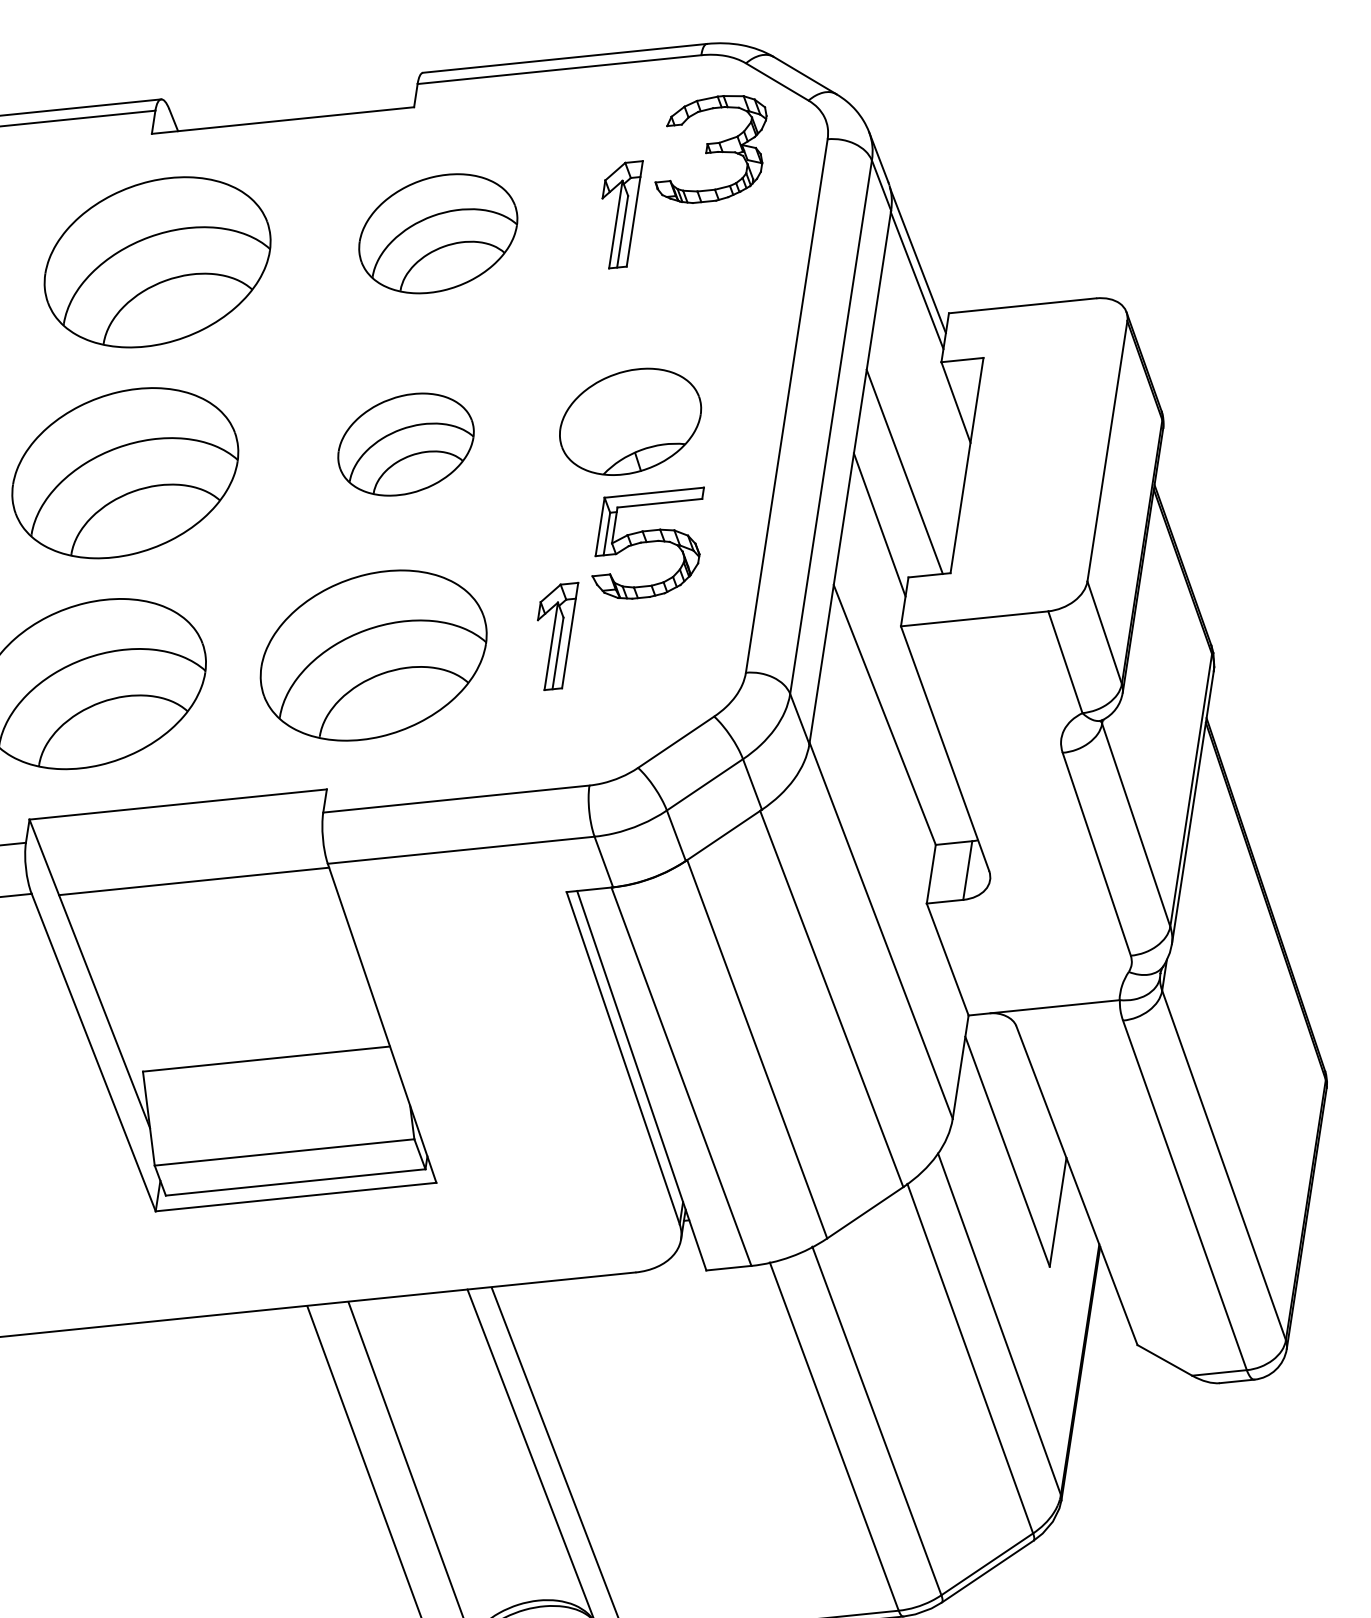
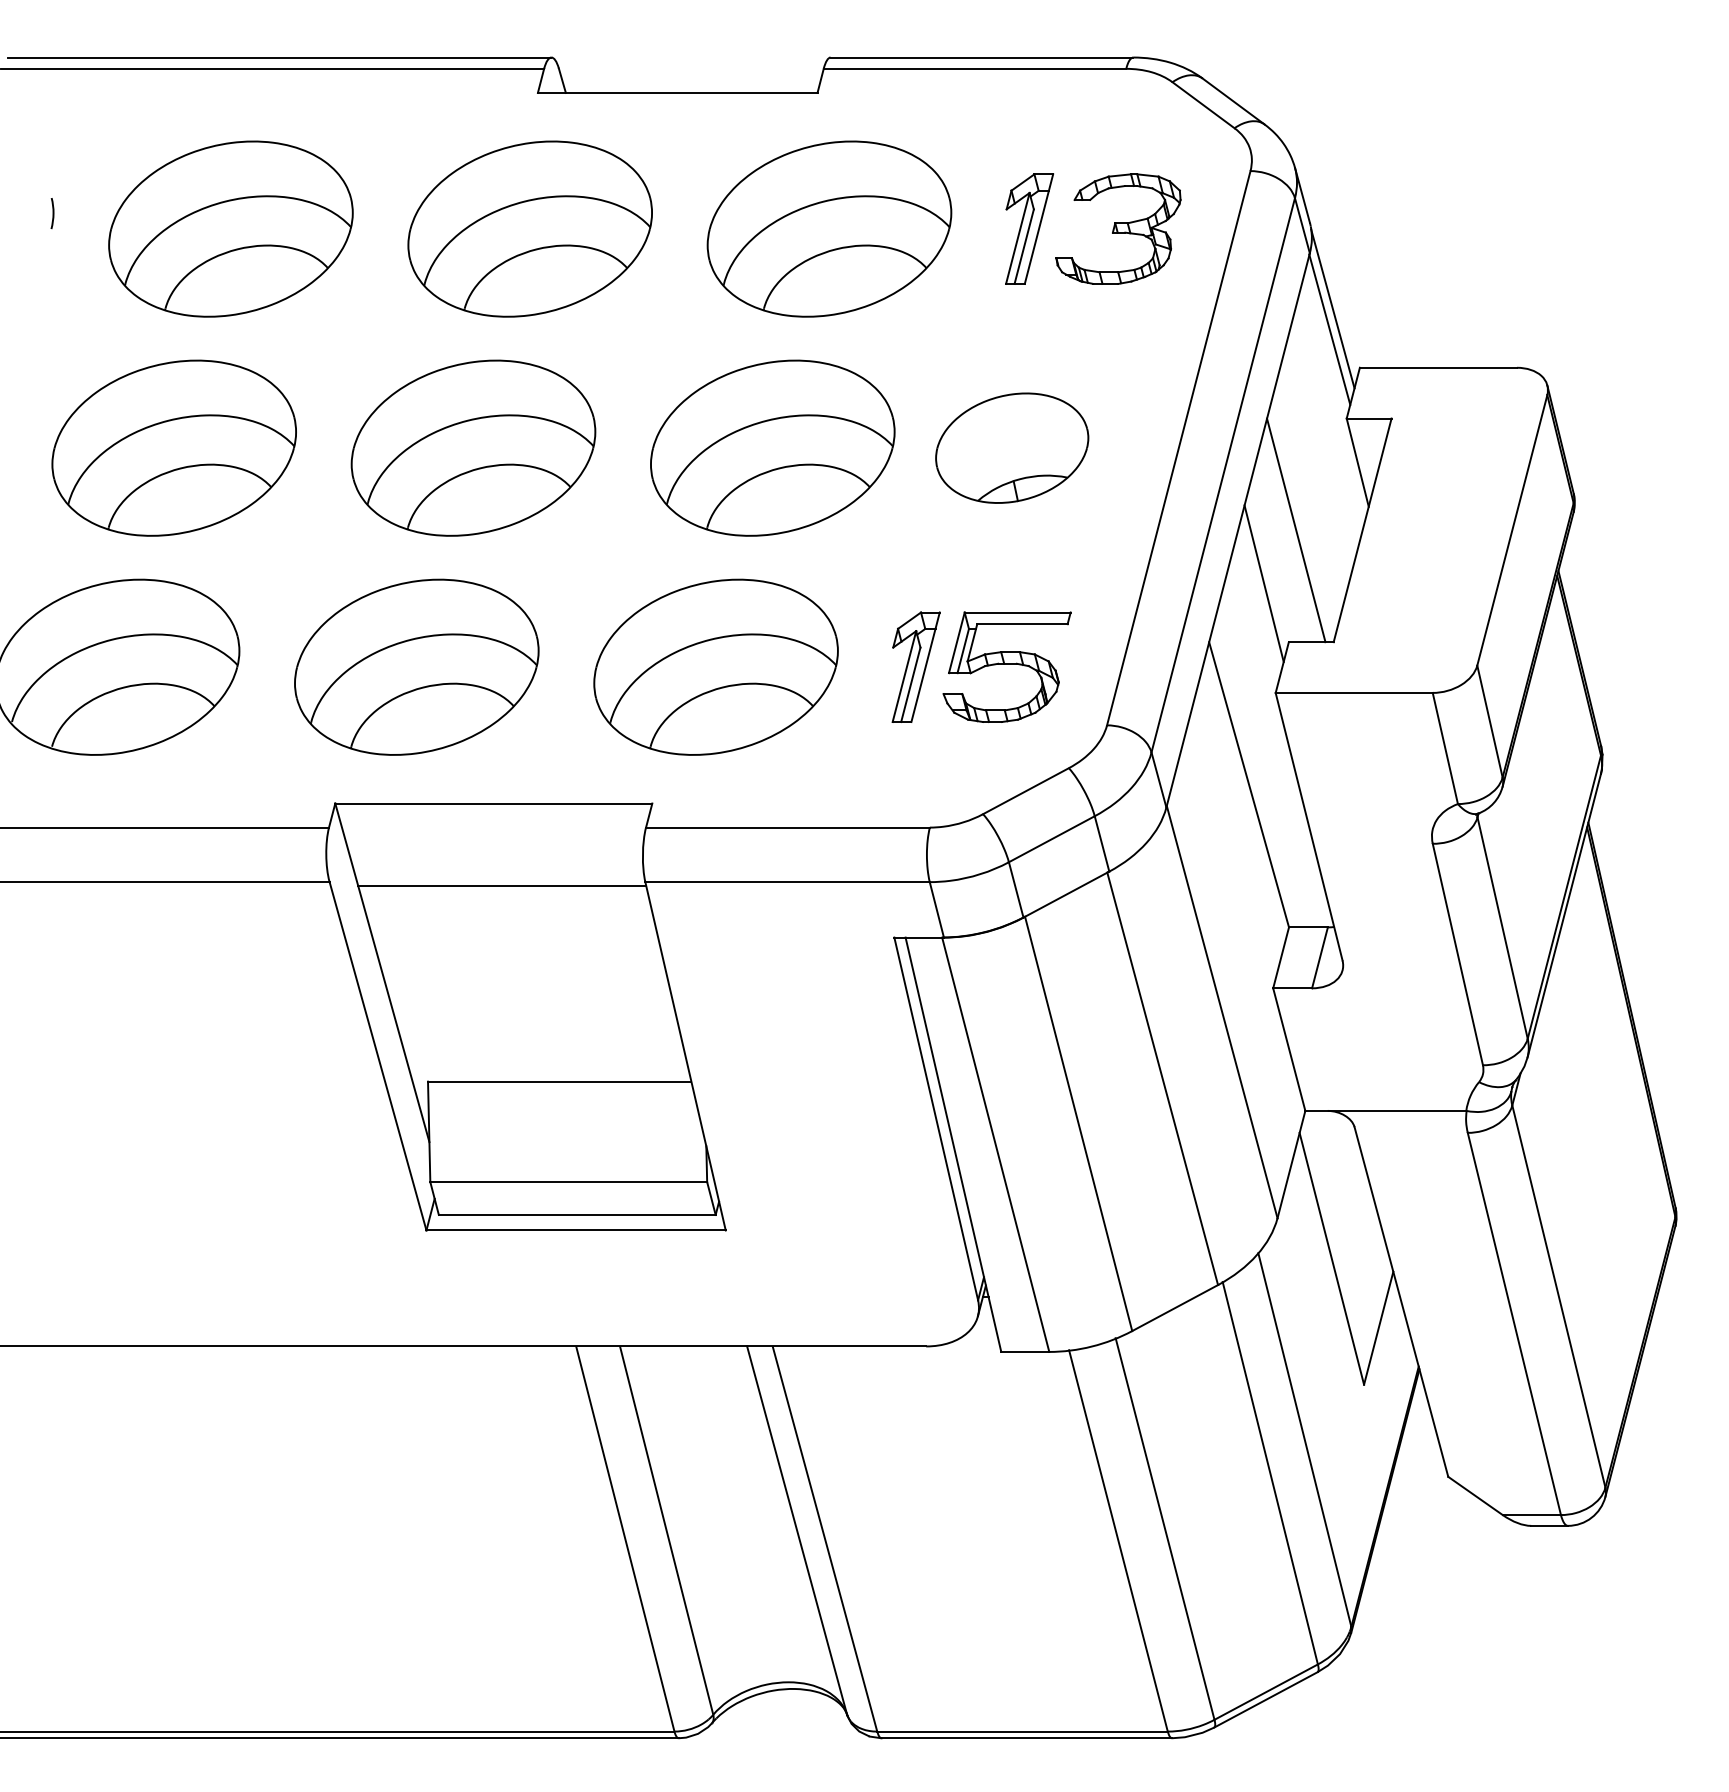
part: (711, 148) -> (1118, 228), moved
part: (438, 233) -> (829, 228), size x1.43
part: (405, 444) -> (772, 447), size x1.67
part: (648, 544) -> (1006, 666), moved

